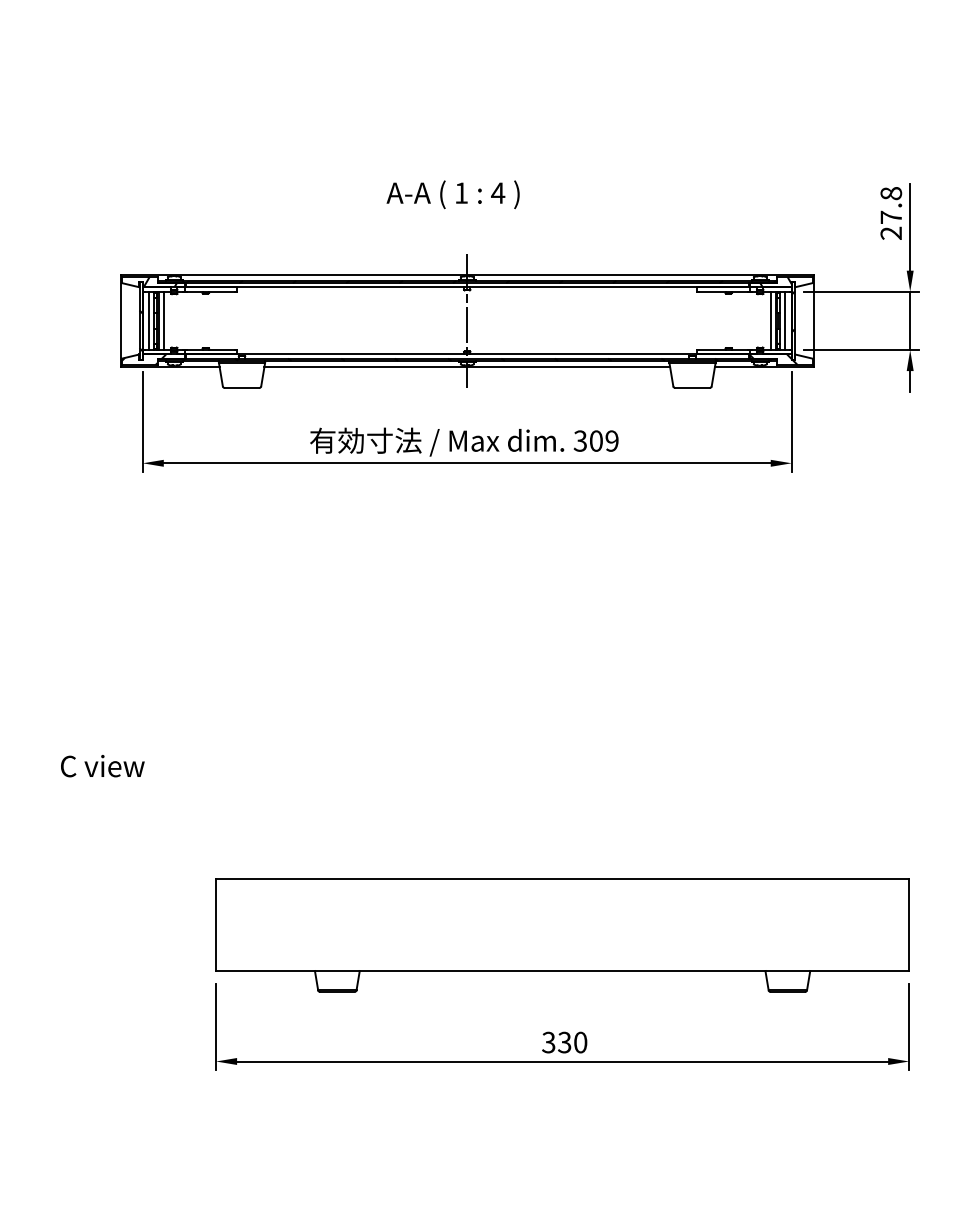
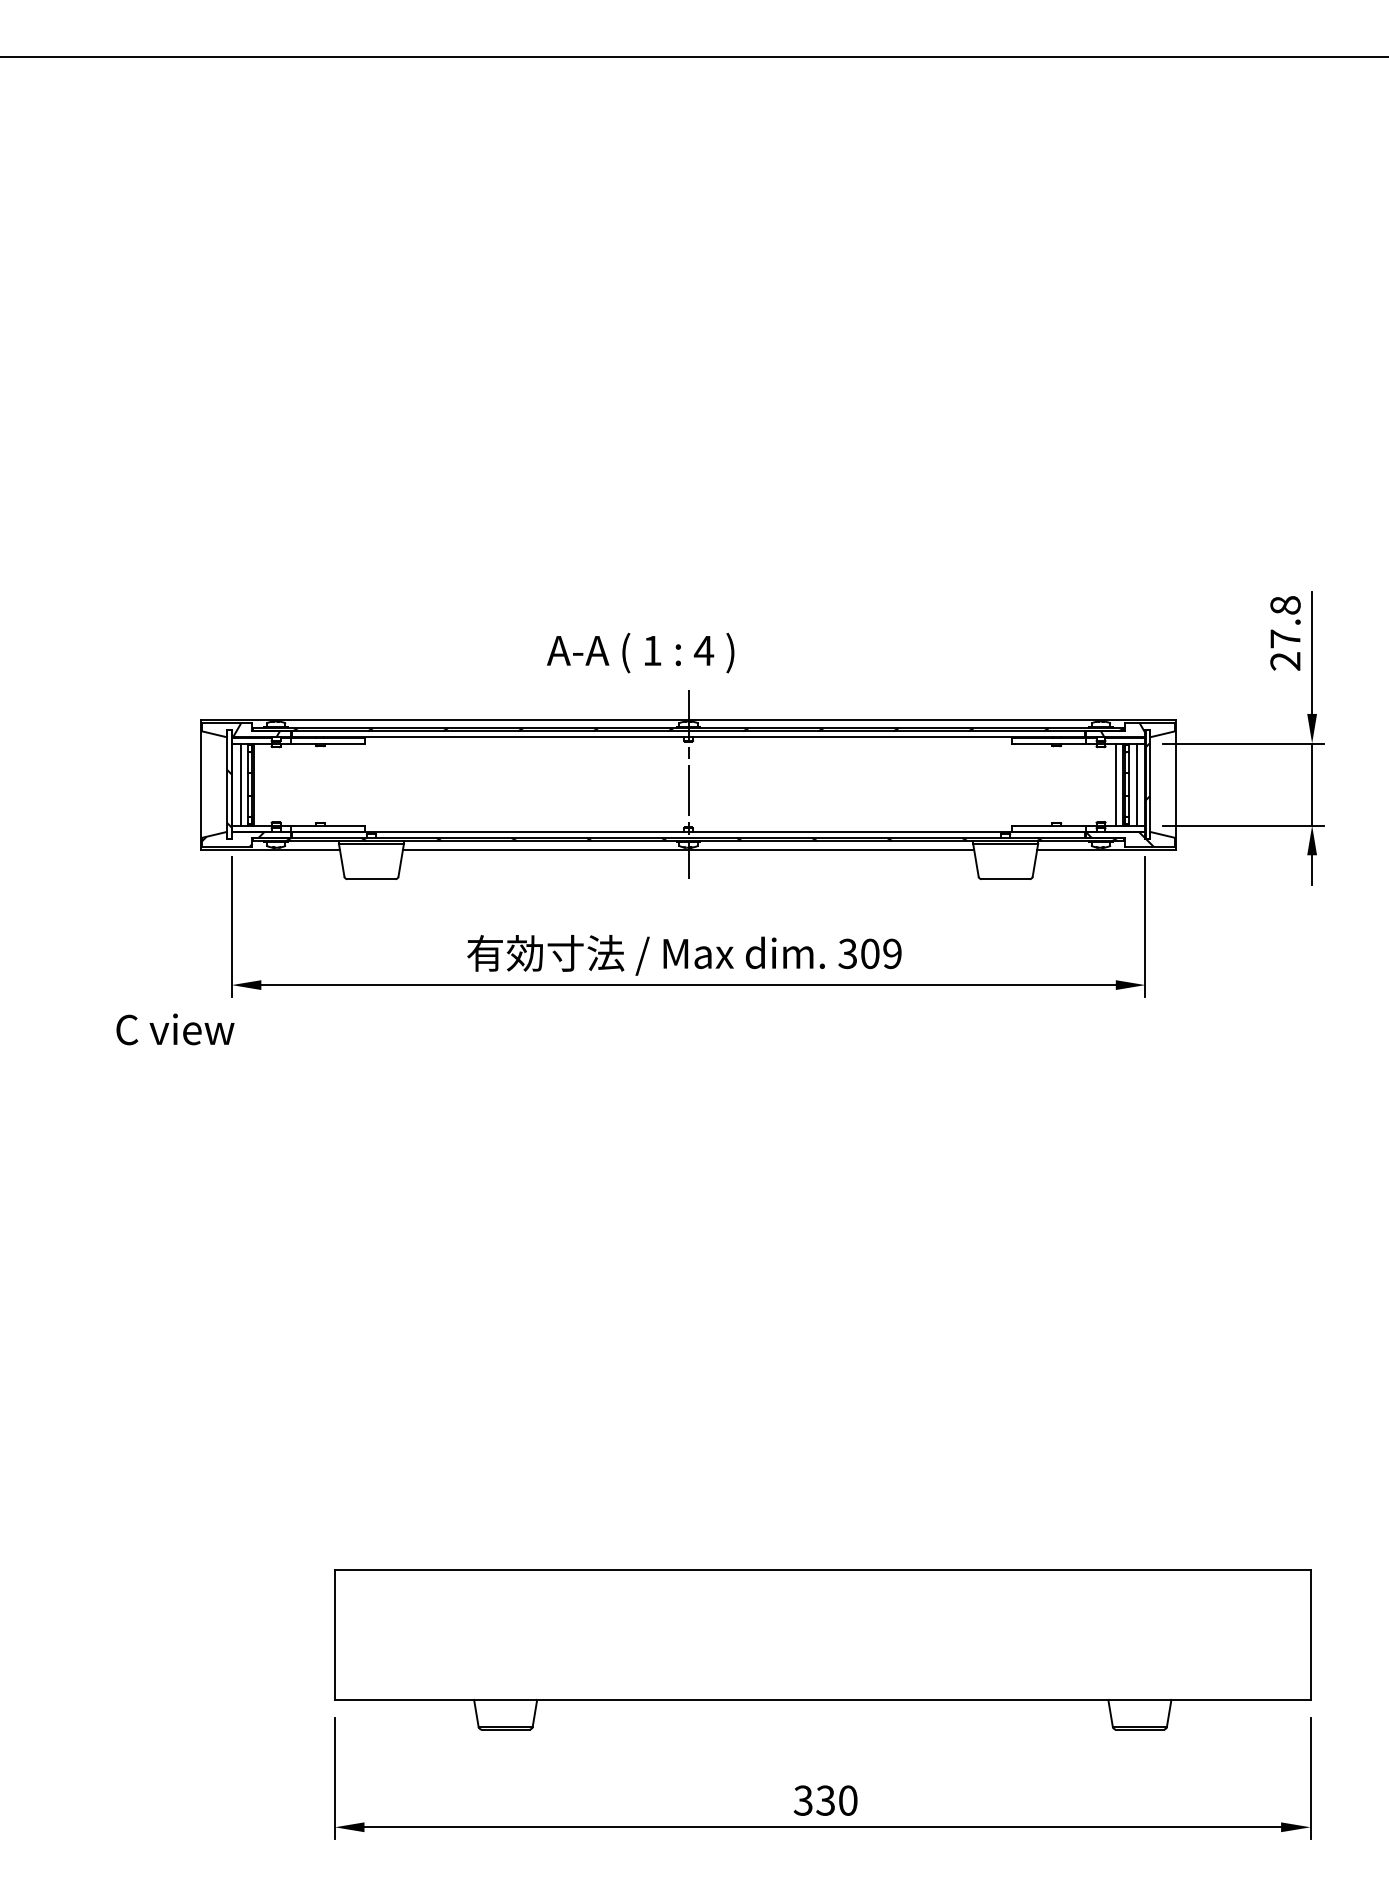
text: (453, 194) -> (640, 652), moved
line: (163, 320) -> (261, 784), removed
text: (102, 766) -> (175, 1029), moved

